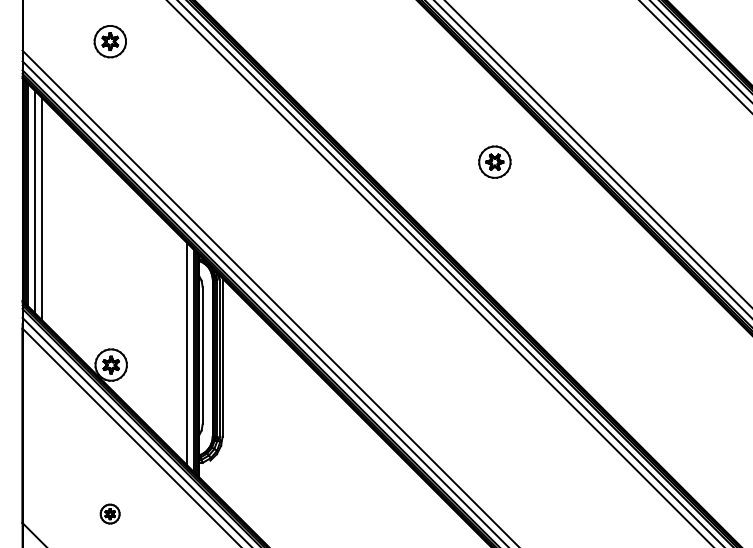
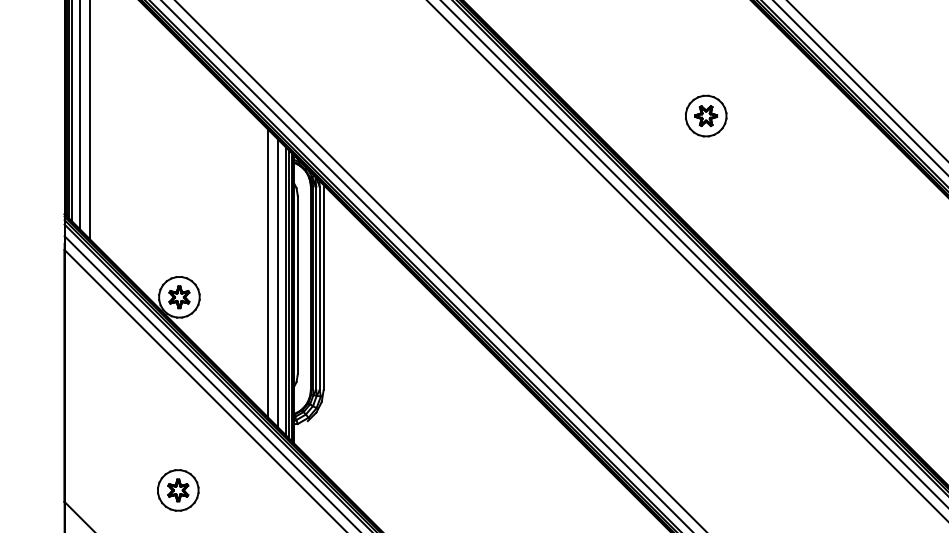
part: (494, 161) -> (705, 115), moved
line: (179, 346) -> (267, 273), added
part: (109, 513) -> (177, 489), size x1.67

